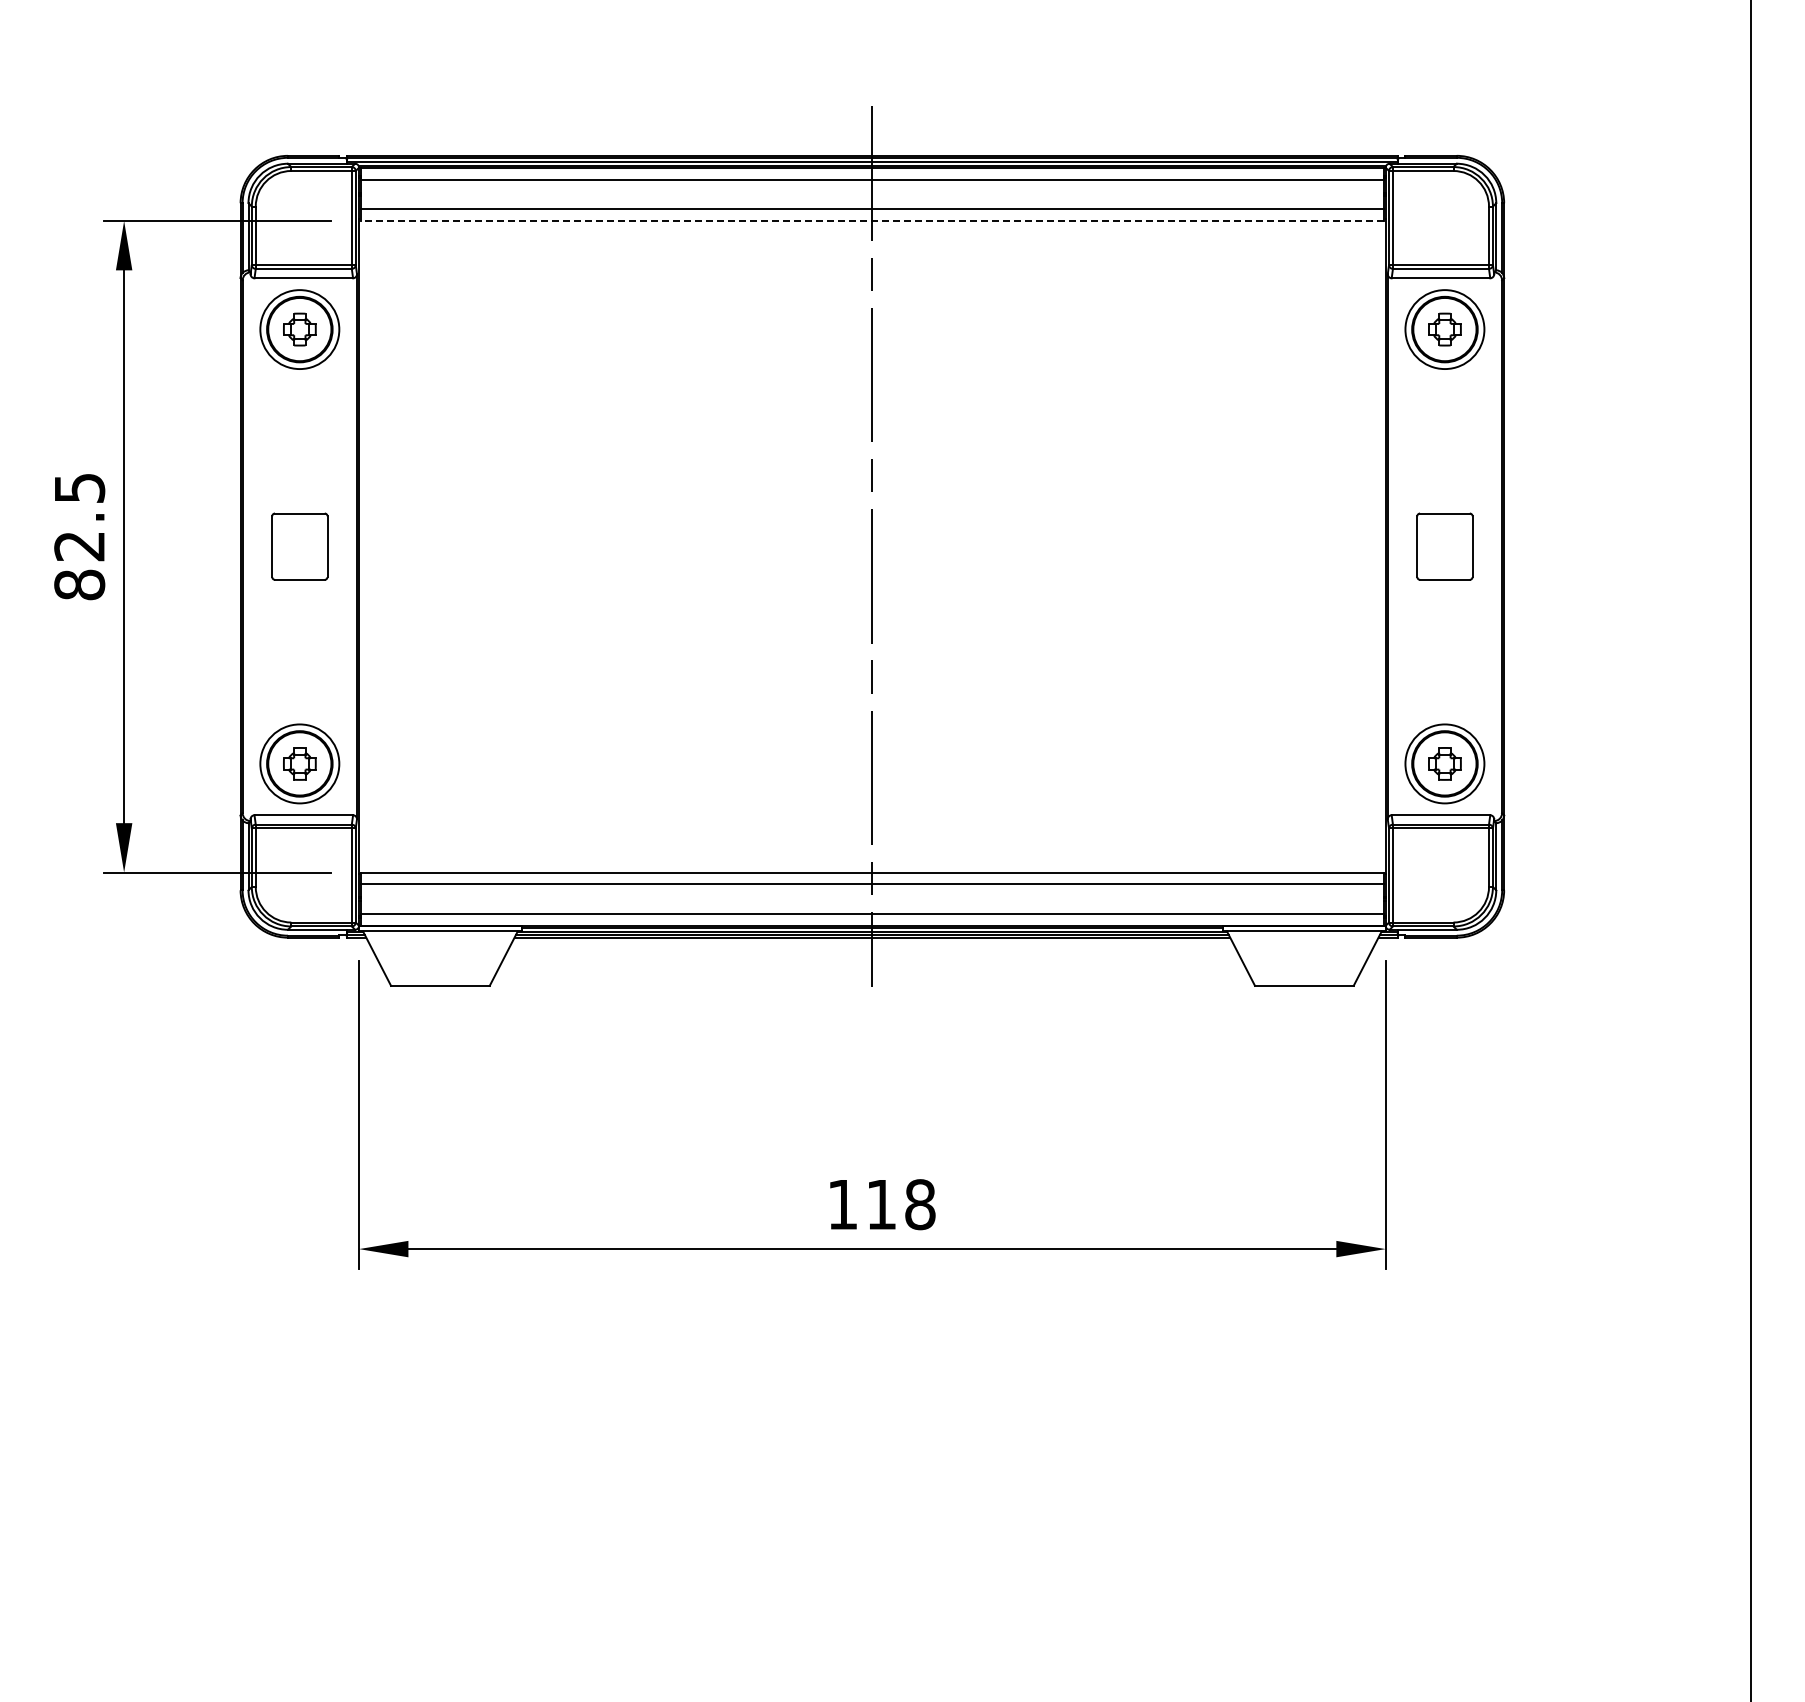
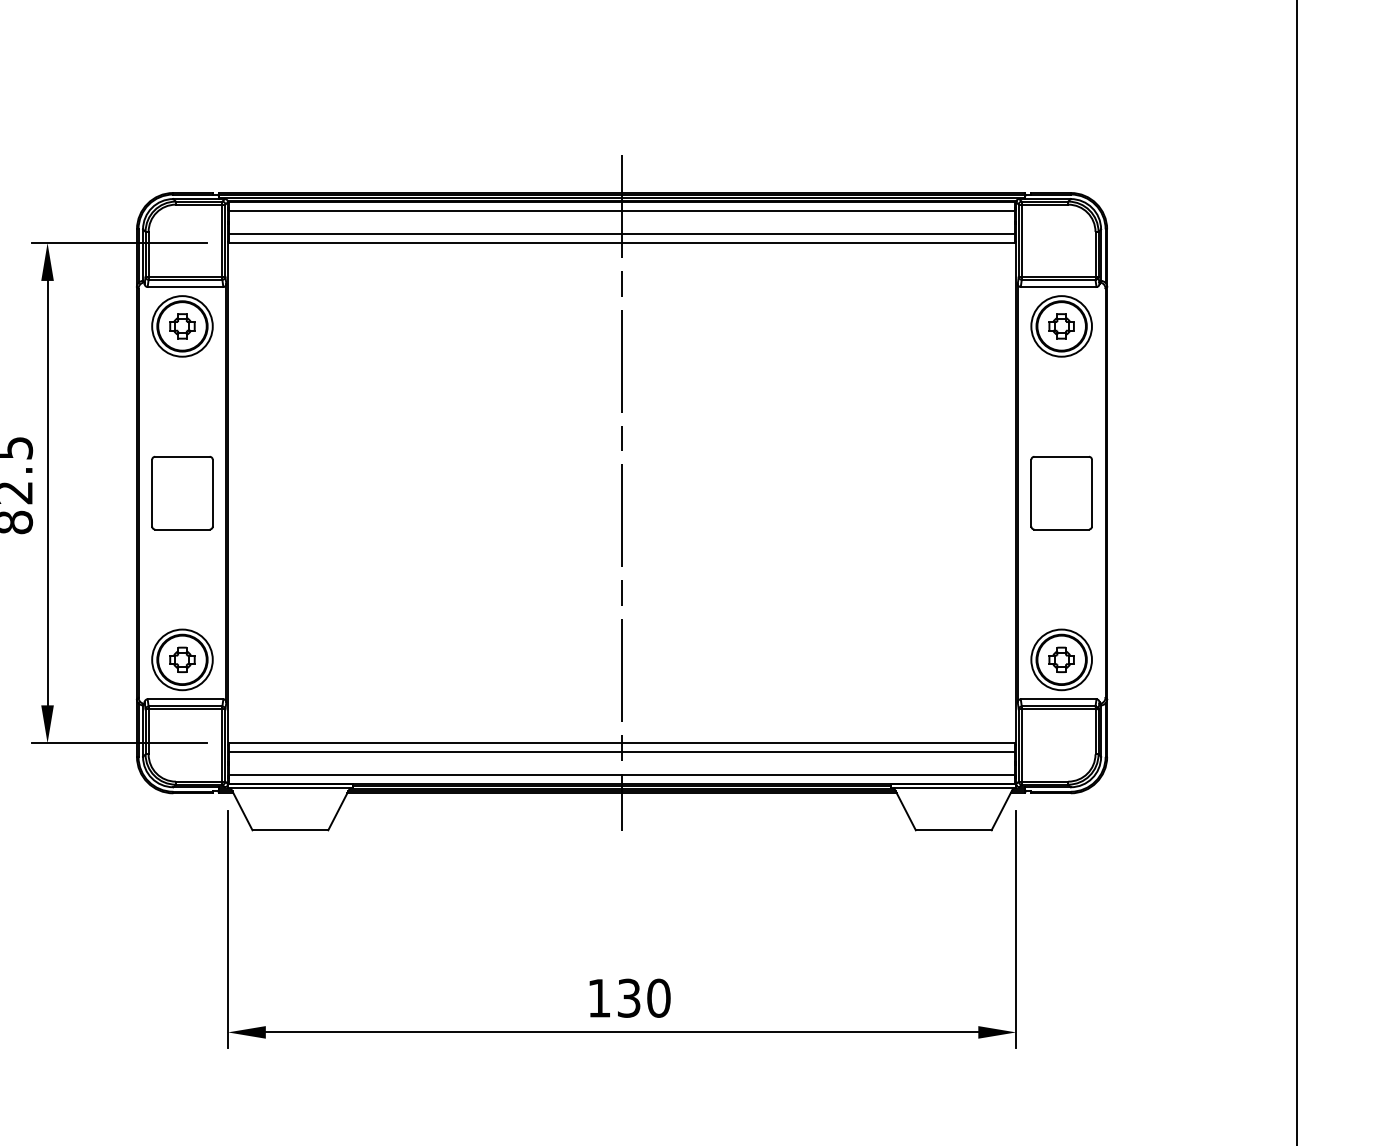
line: (871, 221) -> (621, 243), dashed -> solid
part: (299, 546) -> (182, 492), size x1.43
part: (1444, 546) -> (1061, 492), size x1.43
text: (901, 1204) -> (644, 998), 118 -> 130

